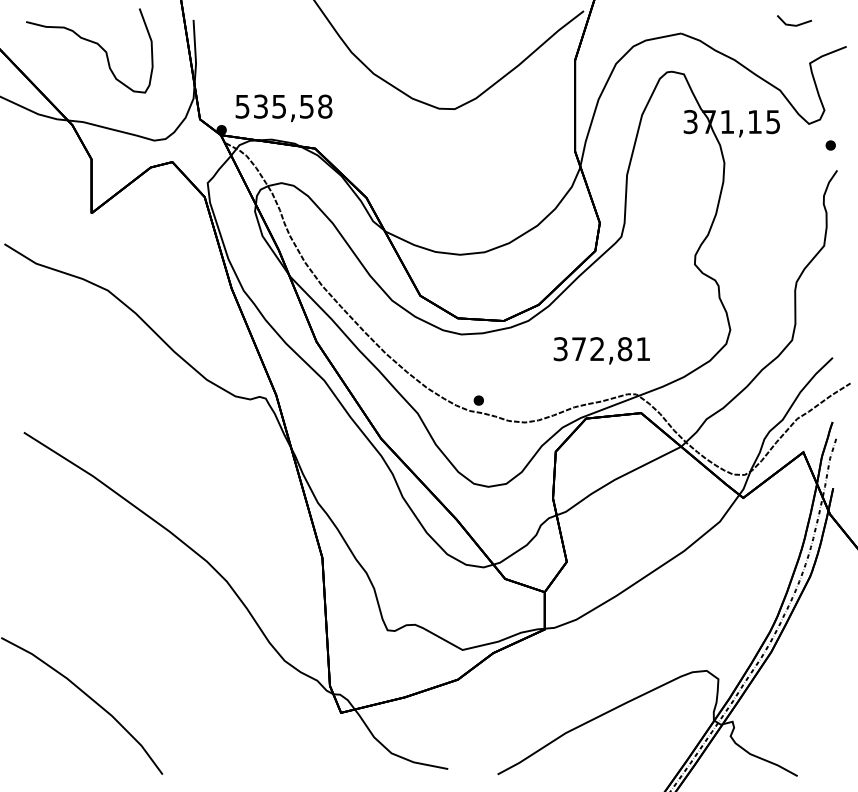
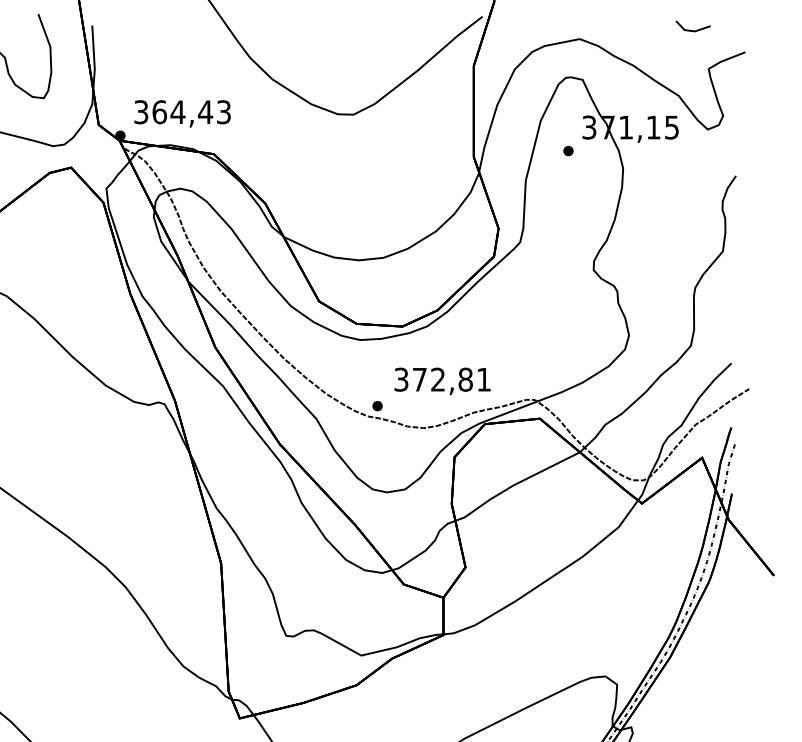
text: (284, 106) -> (183, 112), 535,58 -> 364,43
part: (830, 145) -> (568, 151), moved
text: (601, 350) -> (442, 381), moved

